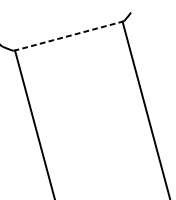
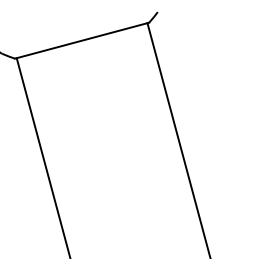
line: (69, 35) -> (82, 40), dashed -> solid

